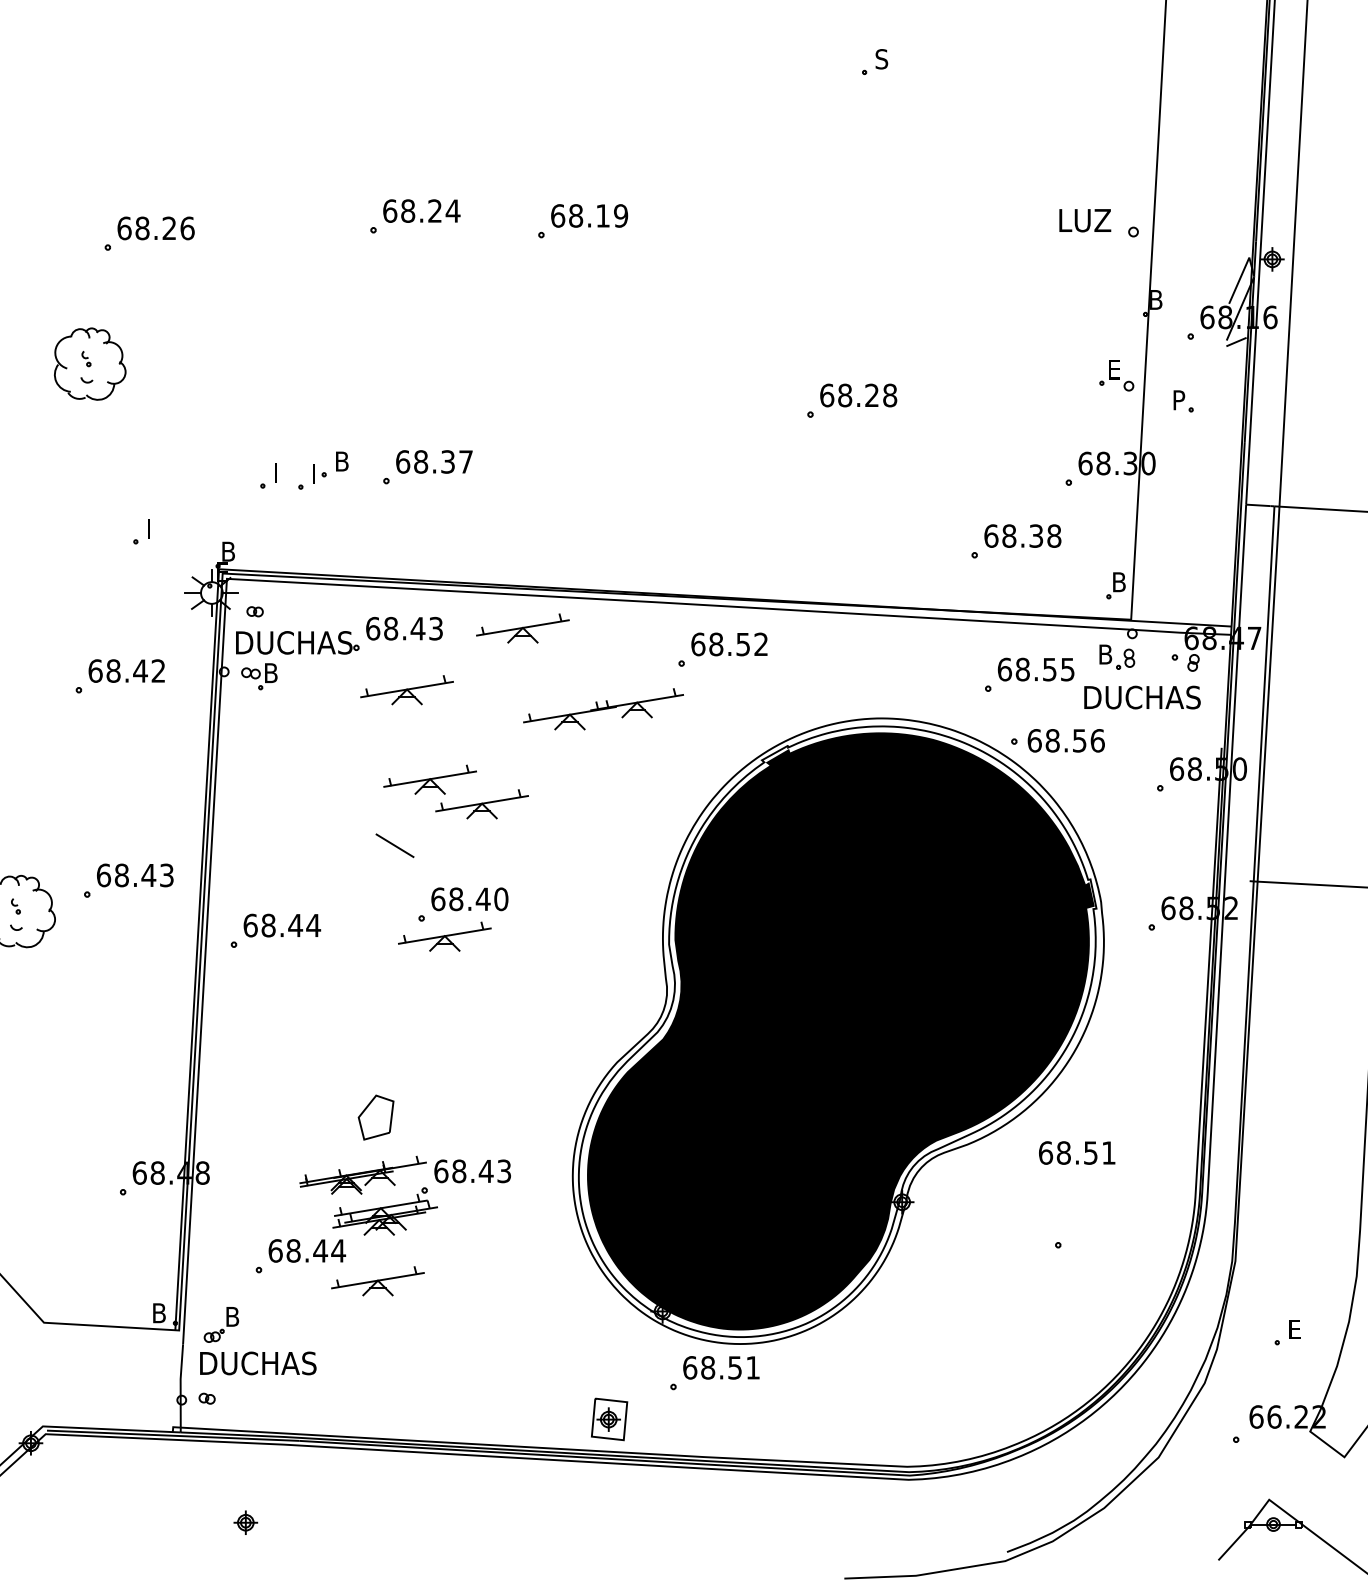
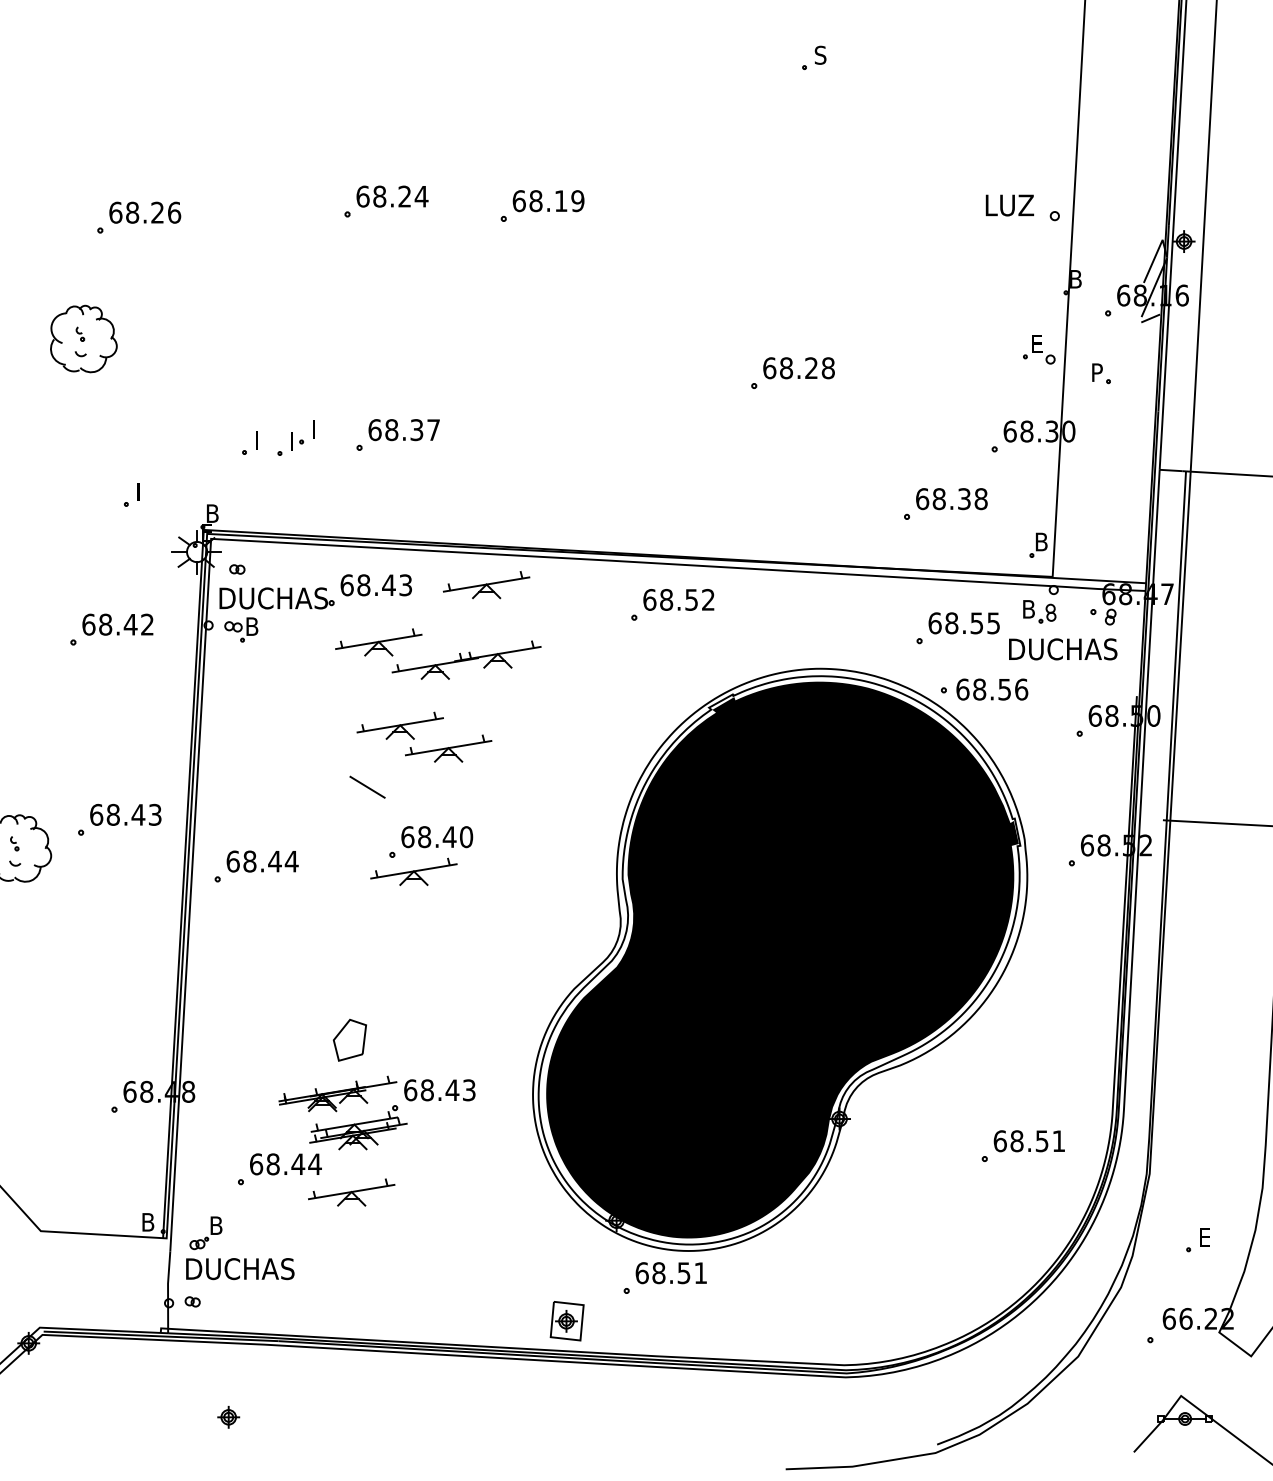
text: (342, 461) -> (318, 429), B -> I
part: (603, 708) -> (466, 659), moved
text: (1076, 1153) -> (1028, 1141), moved

